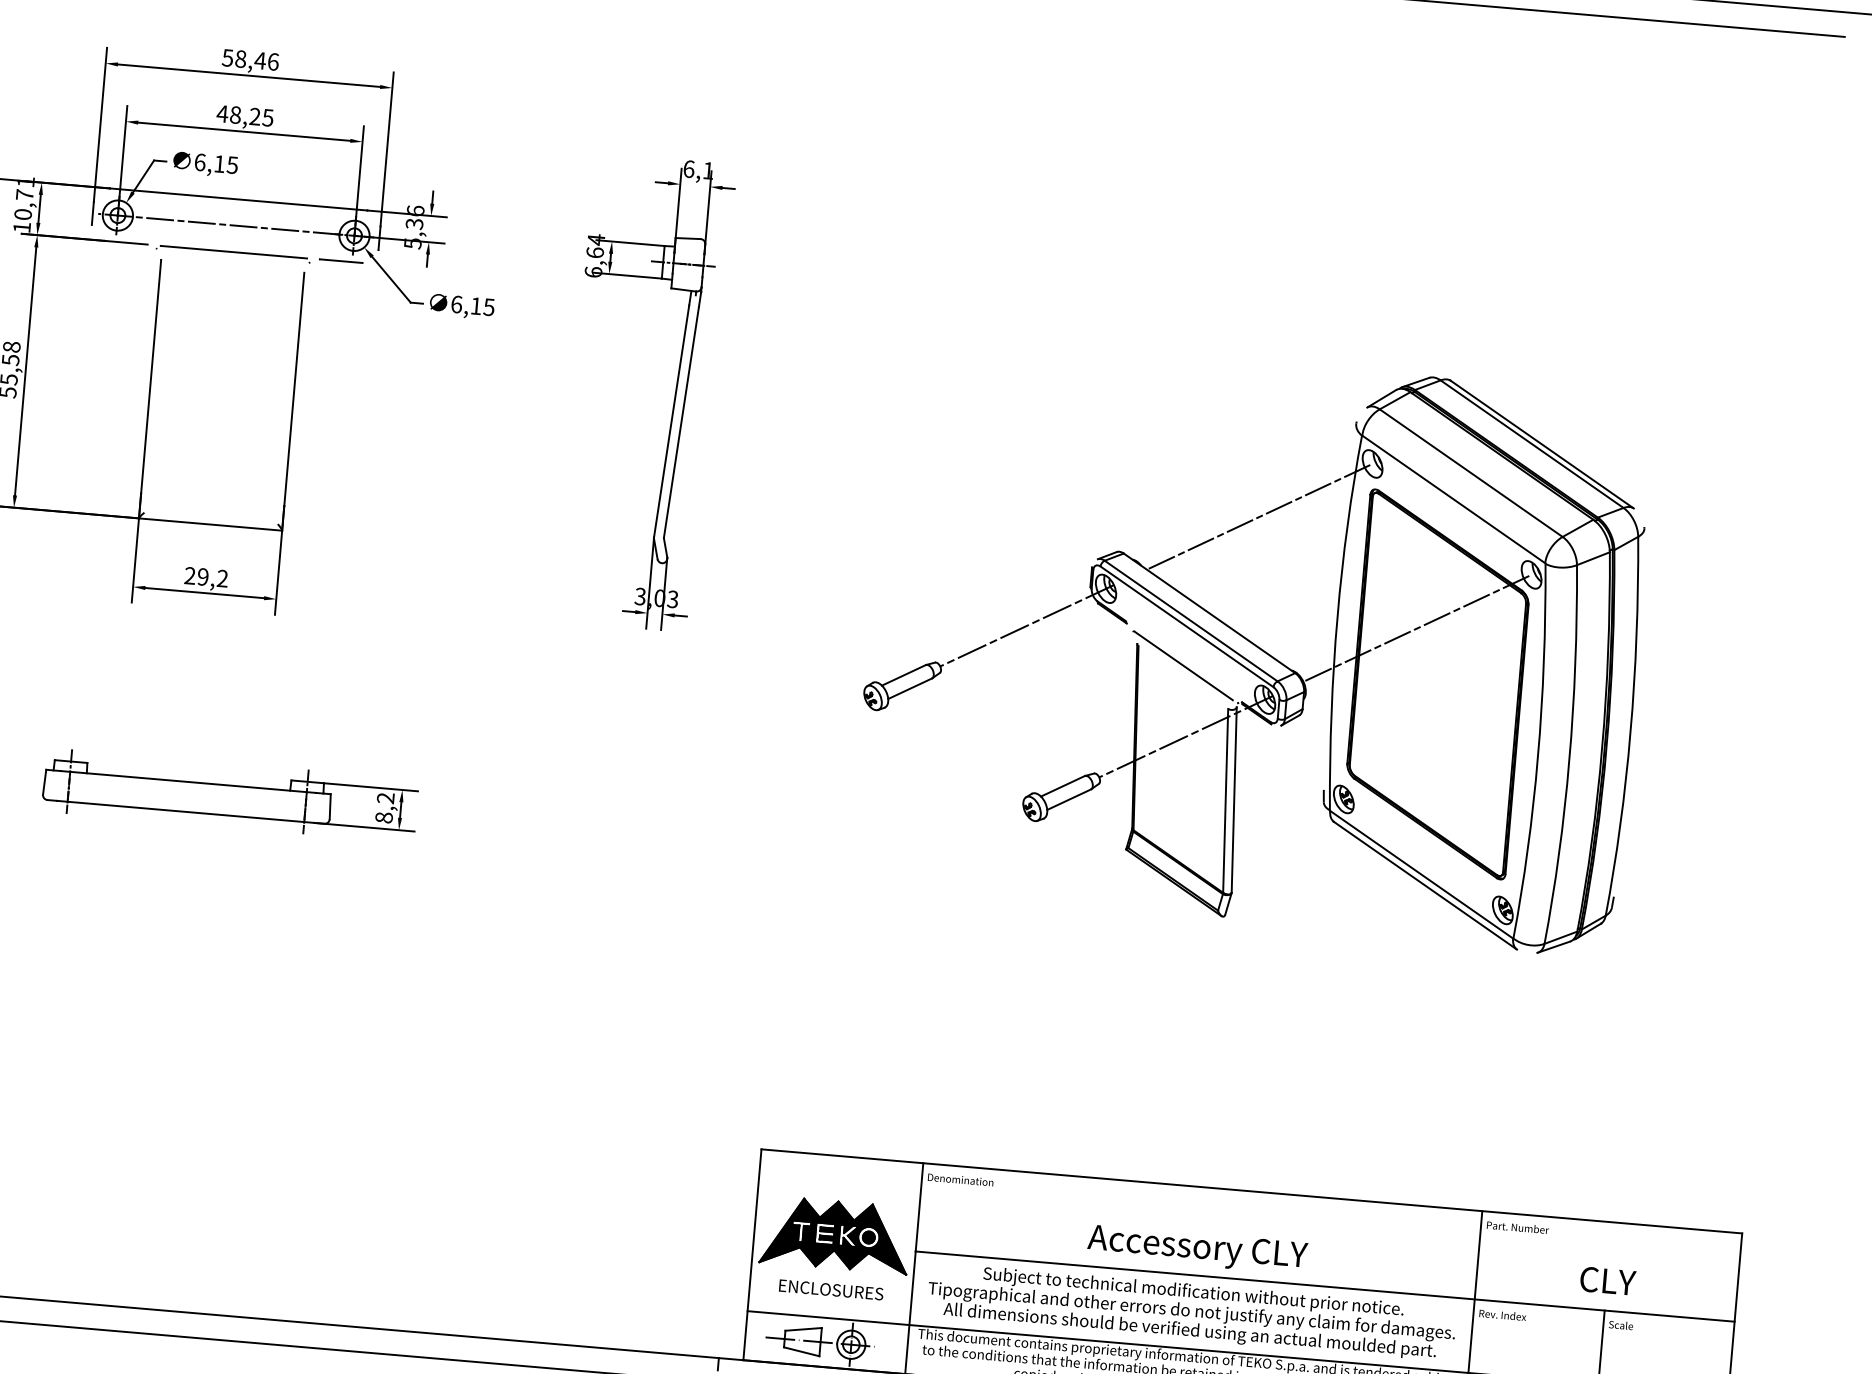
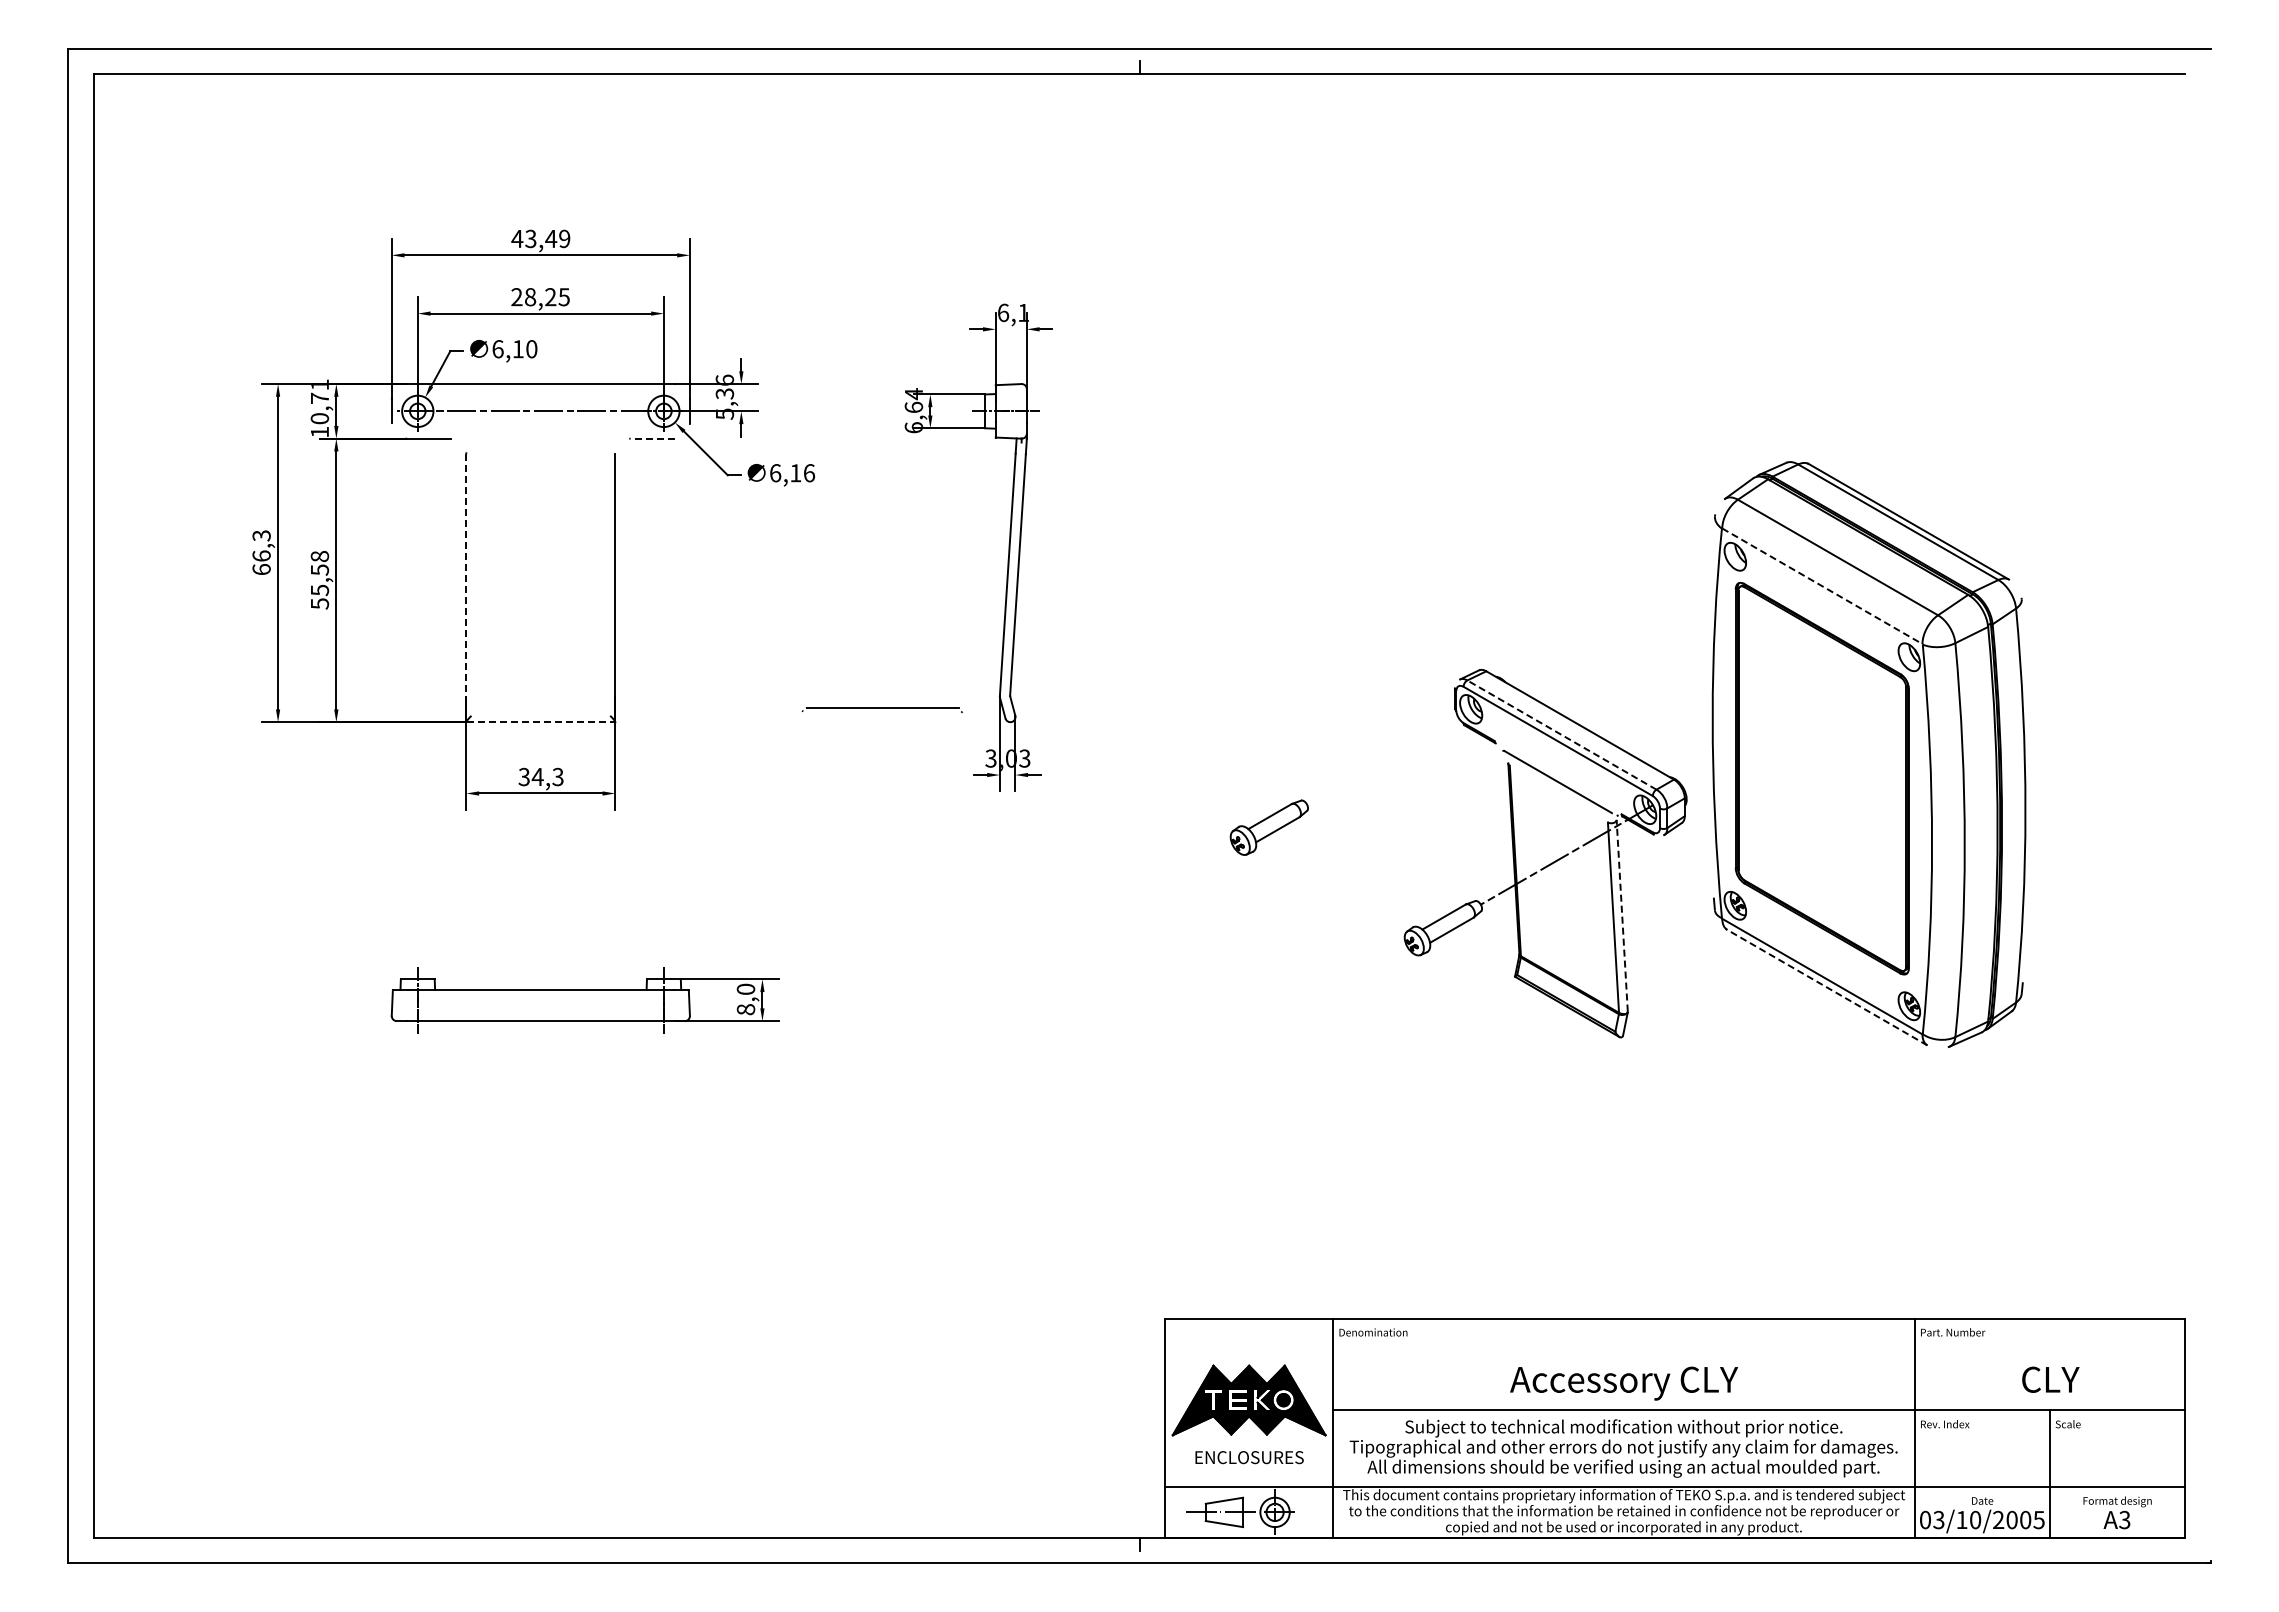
text: (250, 59) -> (540, 238), 58,46 -> 43,49
text: (222, 114) -> (516, 297), 48,25 -> 28,25
text: (232, 165) -> (531, 349), 6,15 -> 6,10
part: (232, 253) -> (881, 709), moved
line: (341, 260) -> (652, 438), solid -> dashed
text: (489, 307) -> (809, 473), 6,15 -> 6,16
line: (151, 377) -> (466, 575), solid -> dashed
line: (1453, 499) -> (1822, 586), solid -> dashed
line: (1258, 516) -> (1622, 621), removed
line: (211, 524) -> (541, 722), solid -> dashed
text: (205, 576) -> (540, 776), 29,2 -> 34,3
line: (1190, 620) -> (1561, 734), solid -> dashed
line: (1026, 625) -> (1392, 754), removed
line: (1416, 628) -> (1795, 722), removed
text: (386, 797) -> (746, 988), 8,2 -> 8,0
line: (1234, 799) -> (1622, 915), solid -> dashed
line: (1425, 885) -> (1827, 987), solid -> dashed

